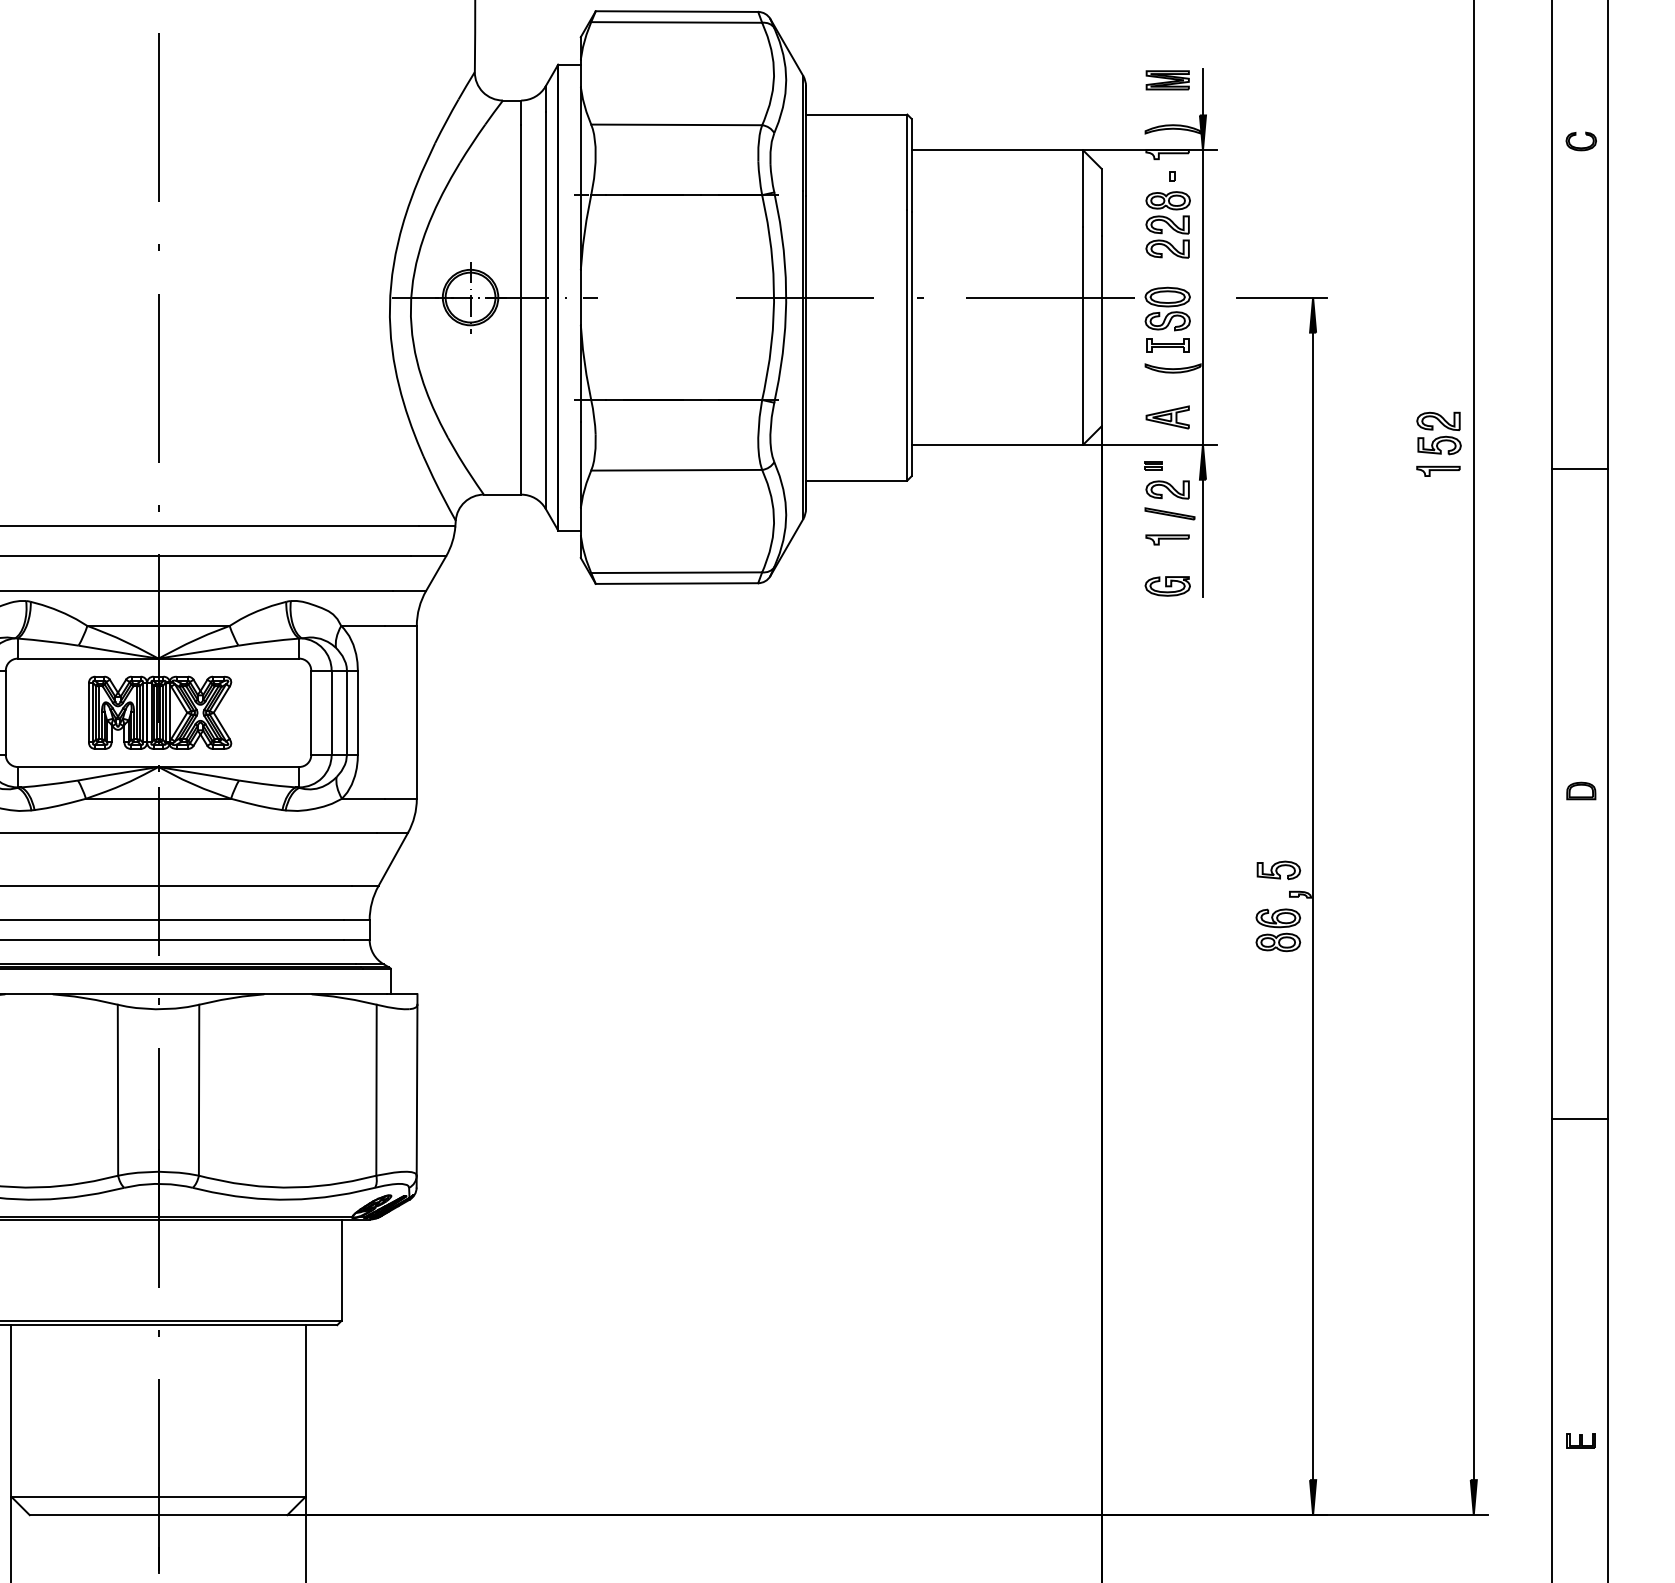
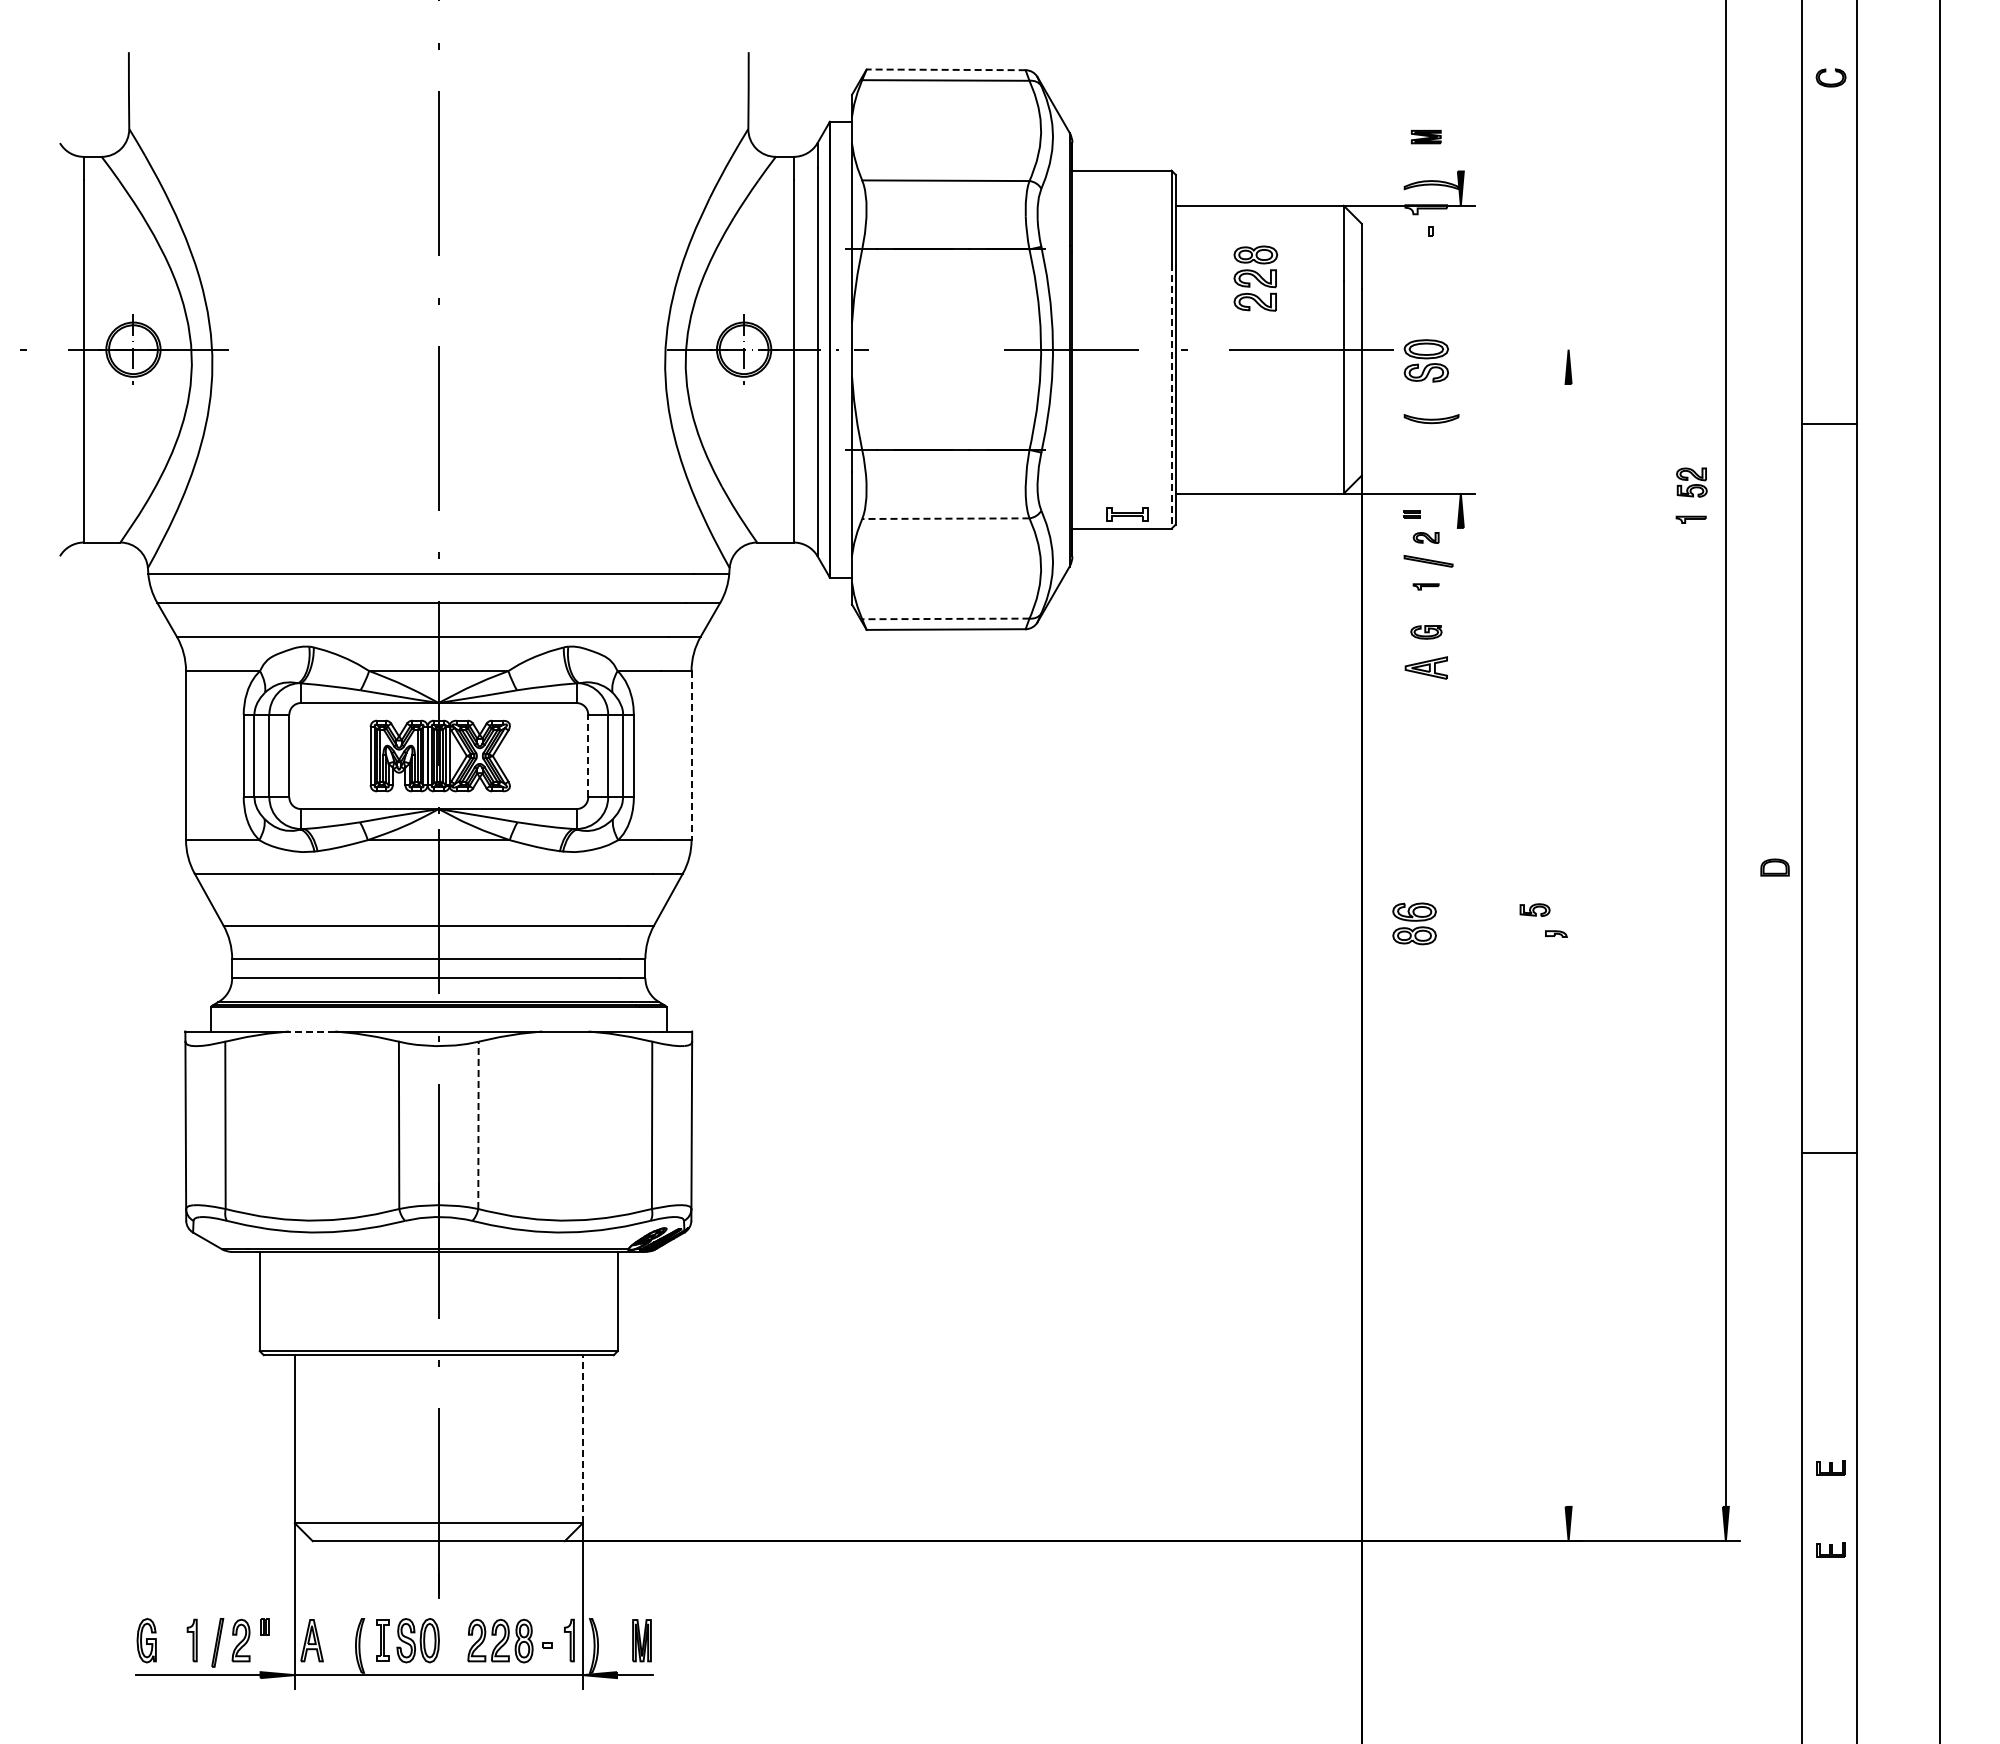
line: (676, 11) -> (945, 69), solid -> dashed
part: (1166, 79) -> (1425, 136), size x0.7
line: (1202, 91) -> (1460, 148), removed
part: (1580, 141) -> (1830, 77), moved
part: (1167, 224) -> (1255, 278), moved
line: (1202, 297) -> (1460, 349), removed
line: (1281, 297) -> (1537, 349), removed
line: (907, 345) -> (1171, 396), solid -> dashed
part: (1167, 345) -> (1127, 514), moved
part: (1166, 416) -> (1425, 667), moved
part: (1438, 433) -> (1691, 482), size x0.7
line: (1579, 469) -> (1829, 424), moved
line: (676, 470) -> (945, 518), solid -> dashed
part: (1437, 471) -> (1690, 519), size x0.7
part: (1166, 489) -> (1425, 537), size x0.6
line: (1202, 537) -> (1460, 584), removed
part: (1166, 539) -> (1425, 586), size x0.6
line: (676, 572) -> (945, 618), solid -> dashed
part: (1167, 586) -> (1426, 632), size x0.7
line: (311, 712) -> (588, 755), solid -> dashed
line: (416, 712) -> (691, 755), solid -> dashed
part: (1580, 790) -> (1774, 867), moved
part: (1278, 869) -> (1534, 909), size x0.7
line: (1312, 906) -> (1568, 945), removed
part: (1278, 929) -> (1414, 923), moved
line: (28, 994) -> (311, 1031), solid -> dashed
line: (199, 1090) -> (478, 1125), solid -> dashed
line: (305, 1410) -> (582, 1438), solid -> dashed
part: (1580, 1523) -> (1830, 1549), added

